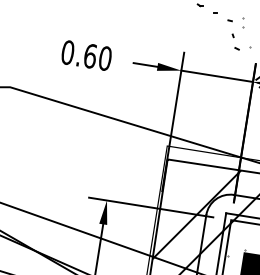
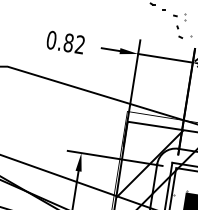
text: (97, 57) -> (74, 43), 0.60 -> 0.82

